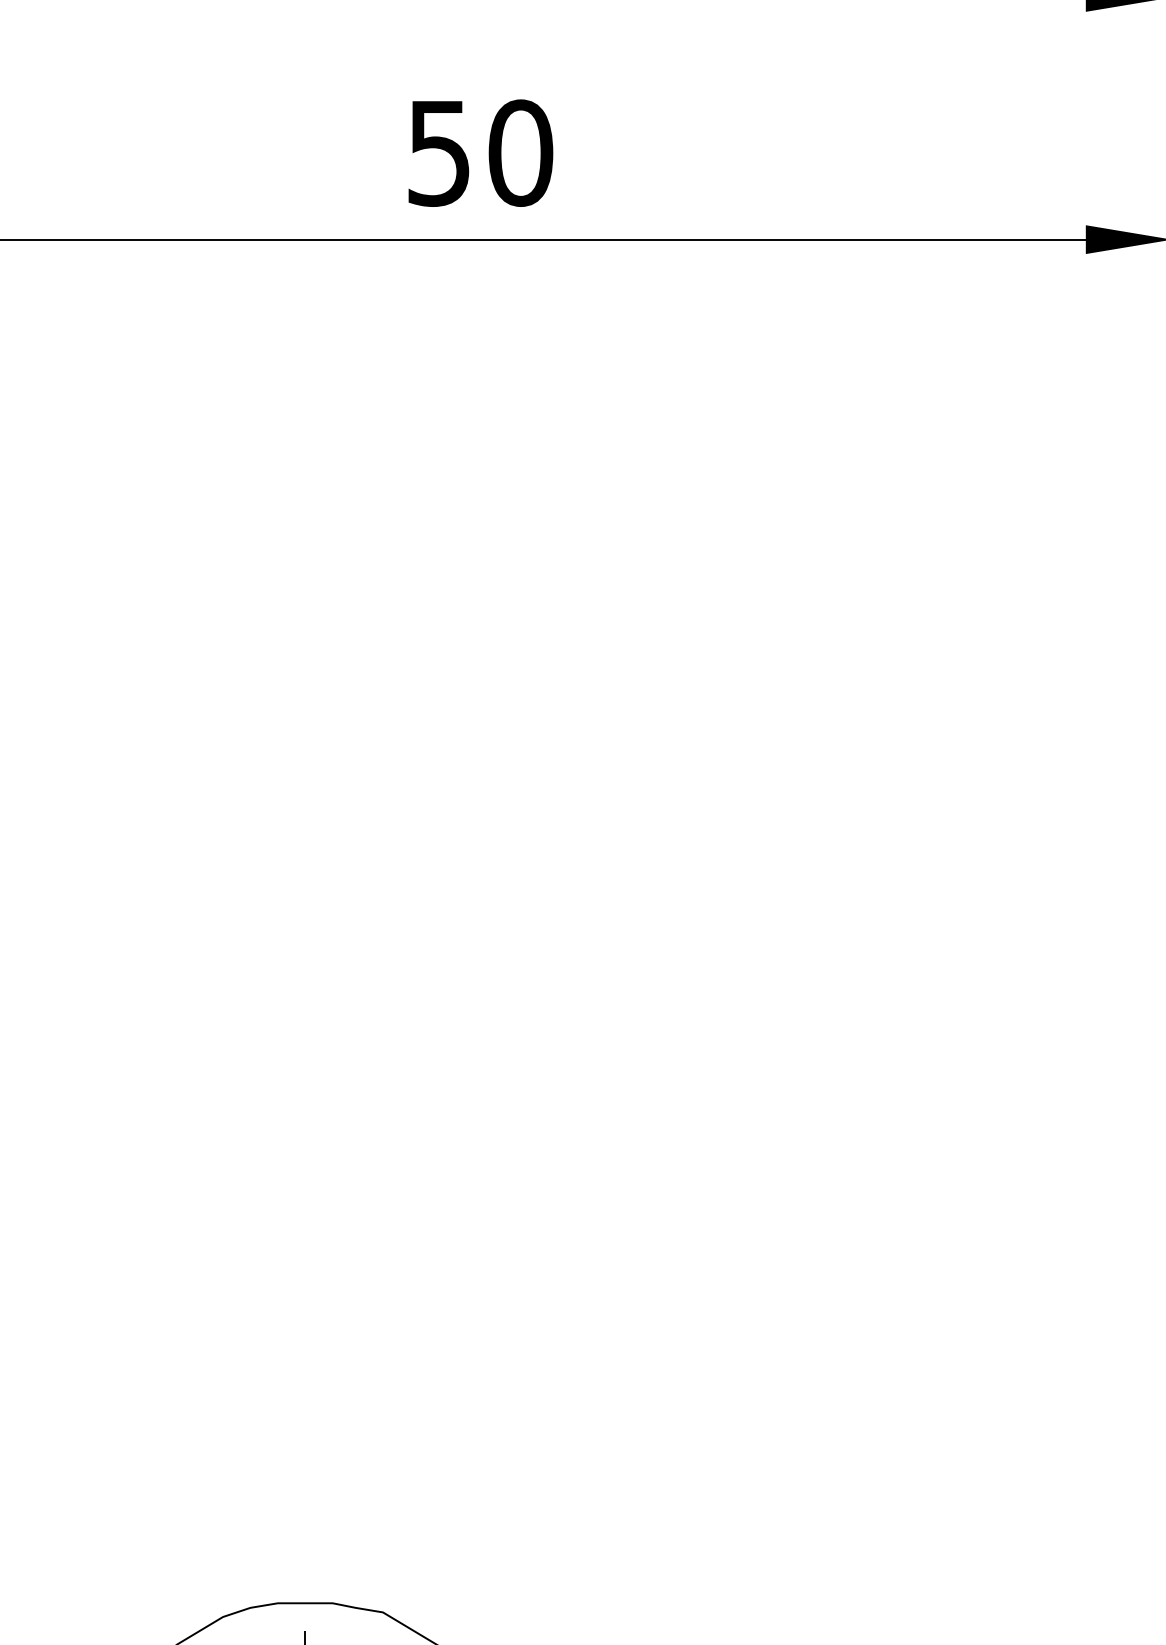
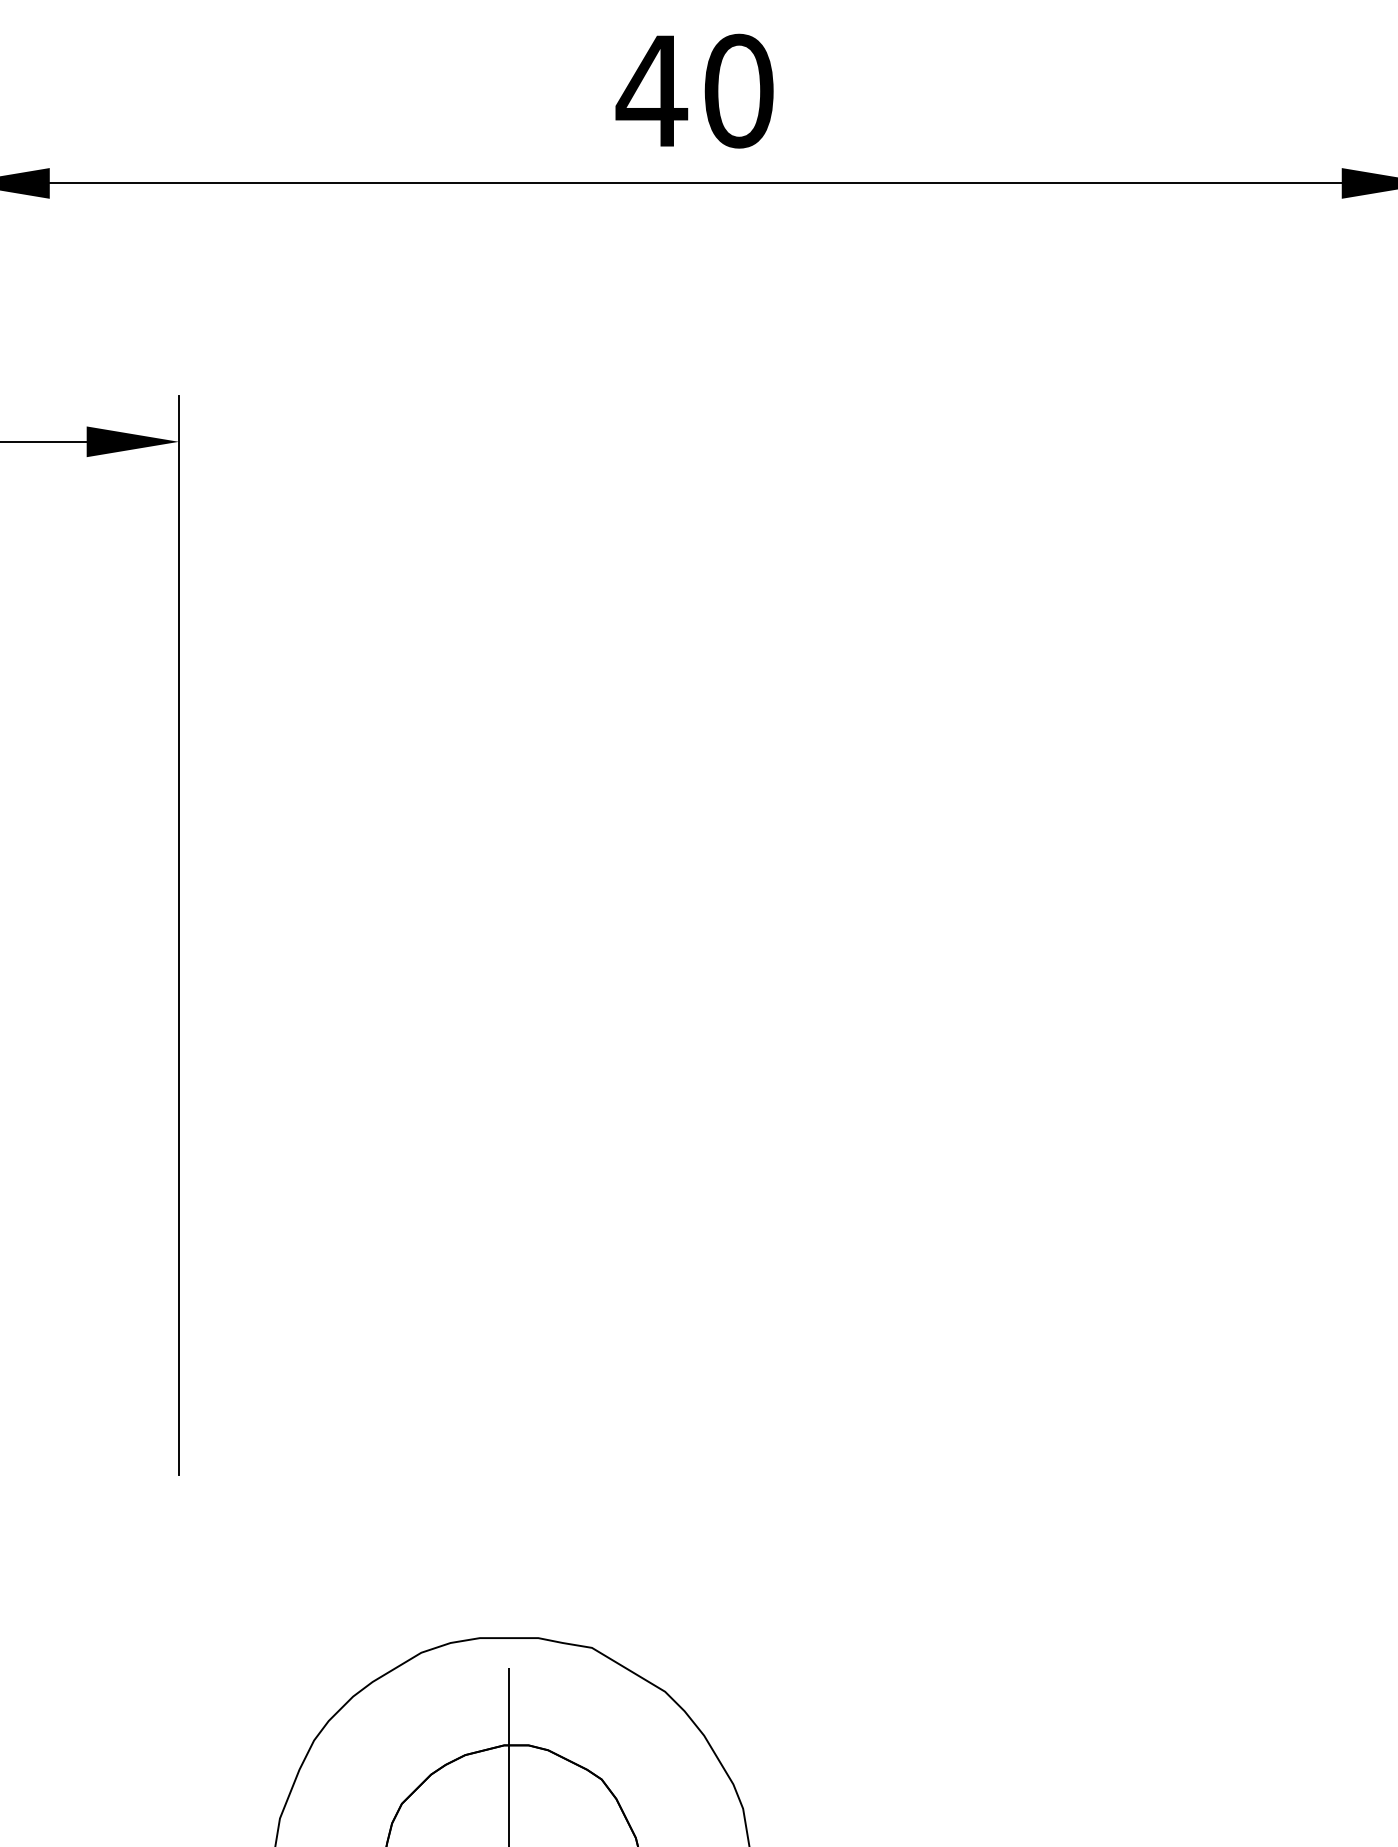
text: (438, 153) -> (651, 91), 50 -> 40

